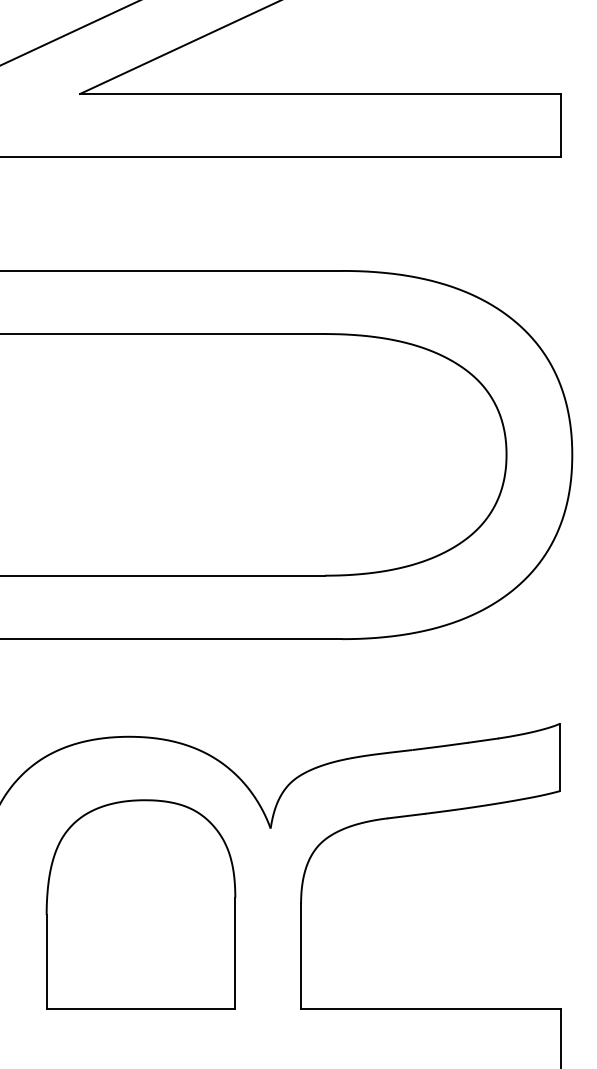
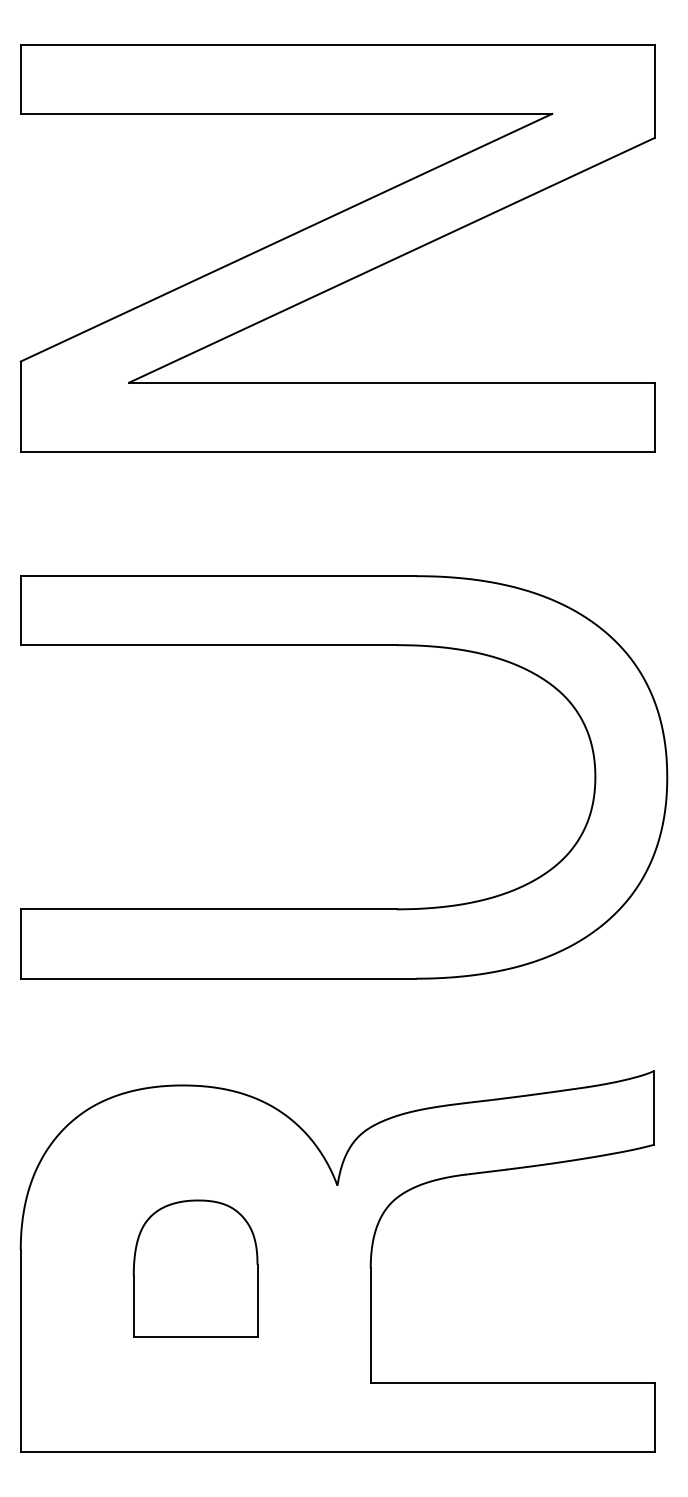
part: (140, 904) -> (195, 1268), size x0.6

